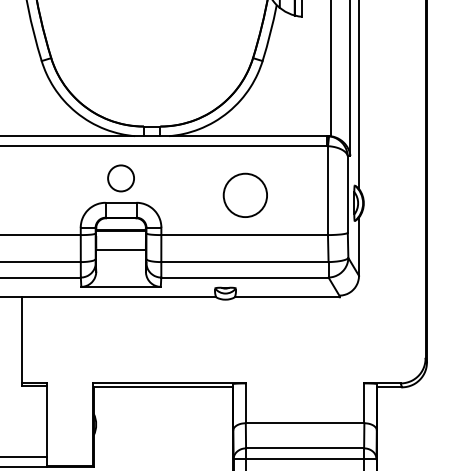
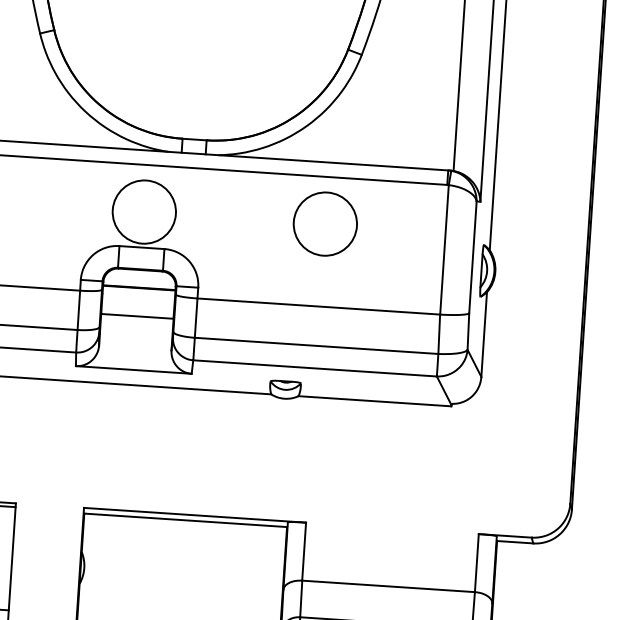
circle: (120, 178) -> (143, 212), size x1.67
circle: (244, 194) -> (324, 222), moved

